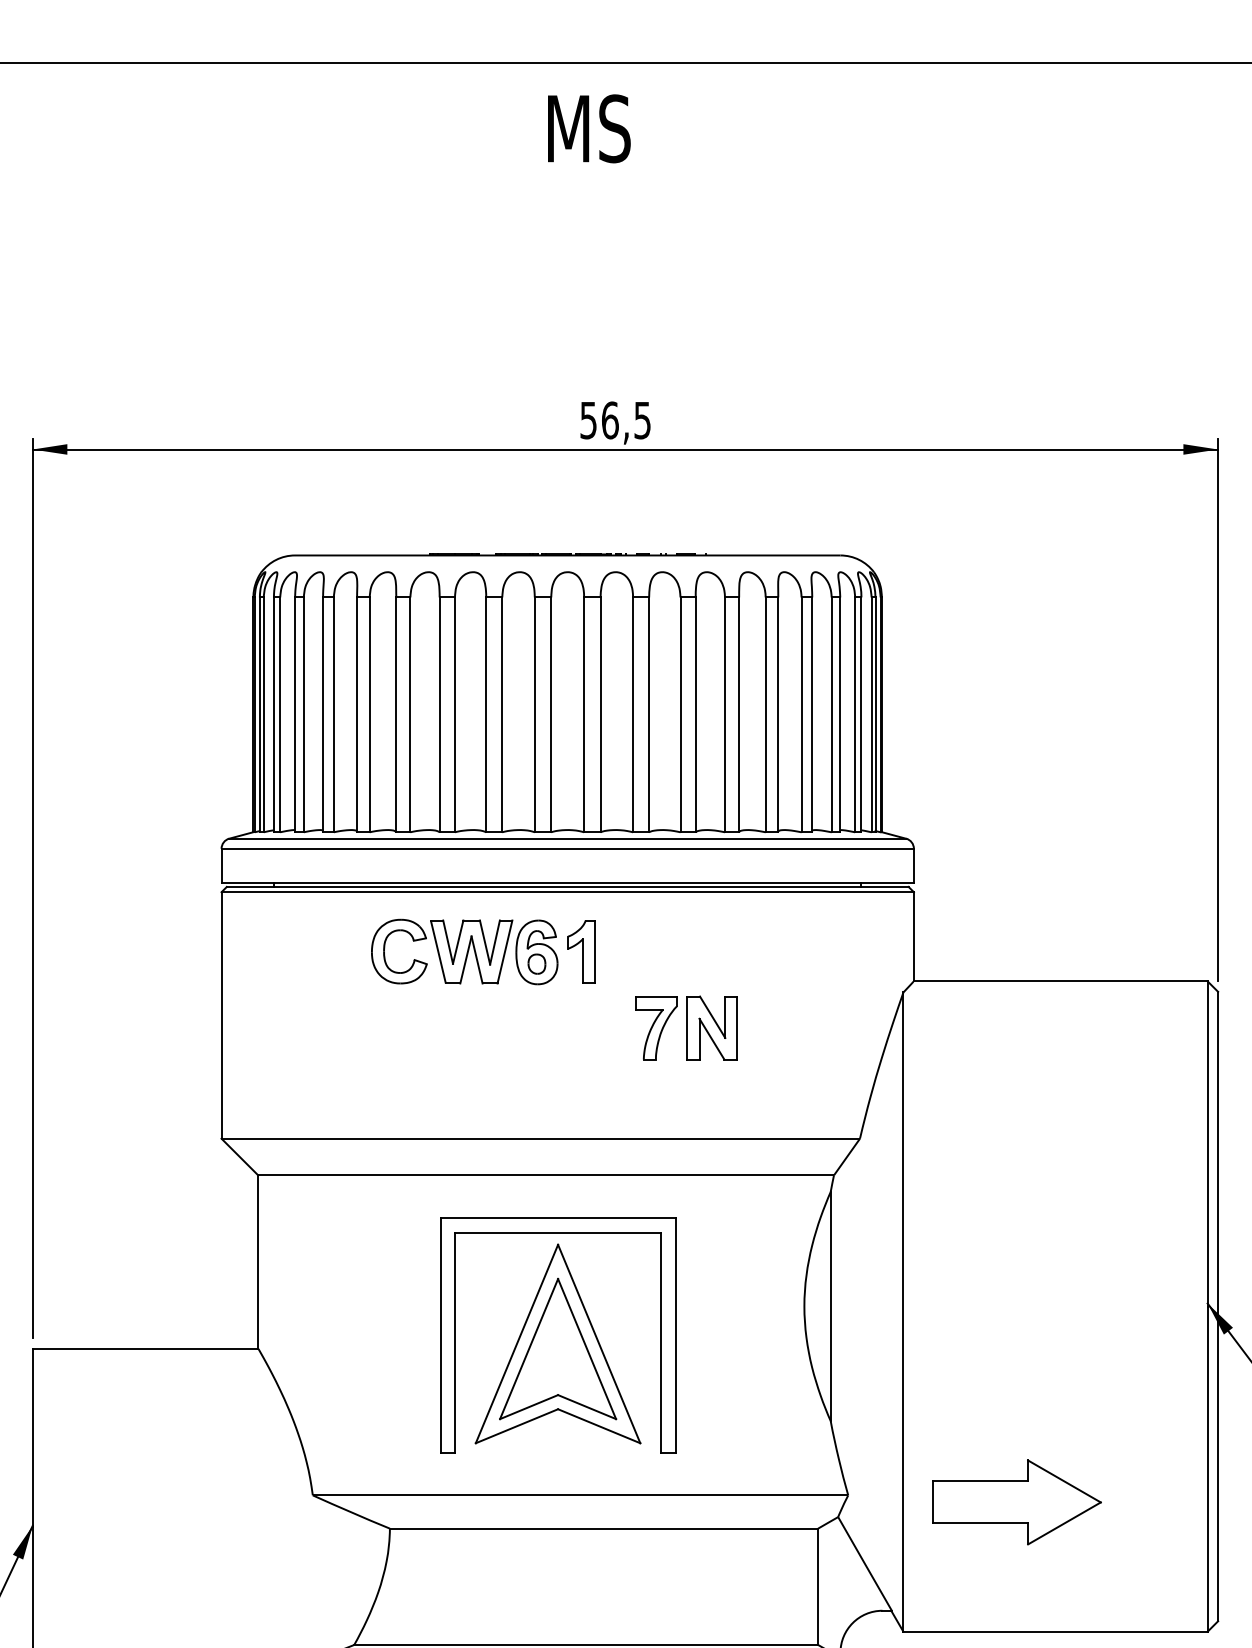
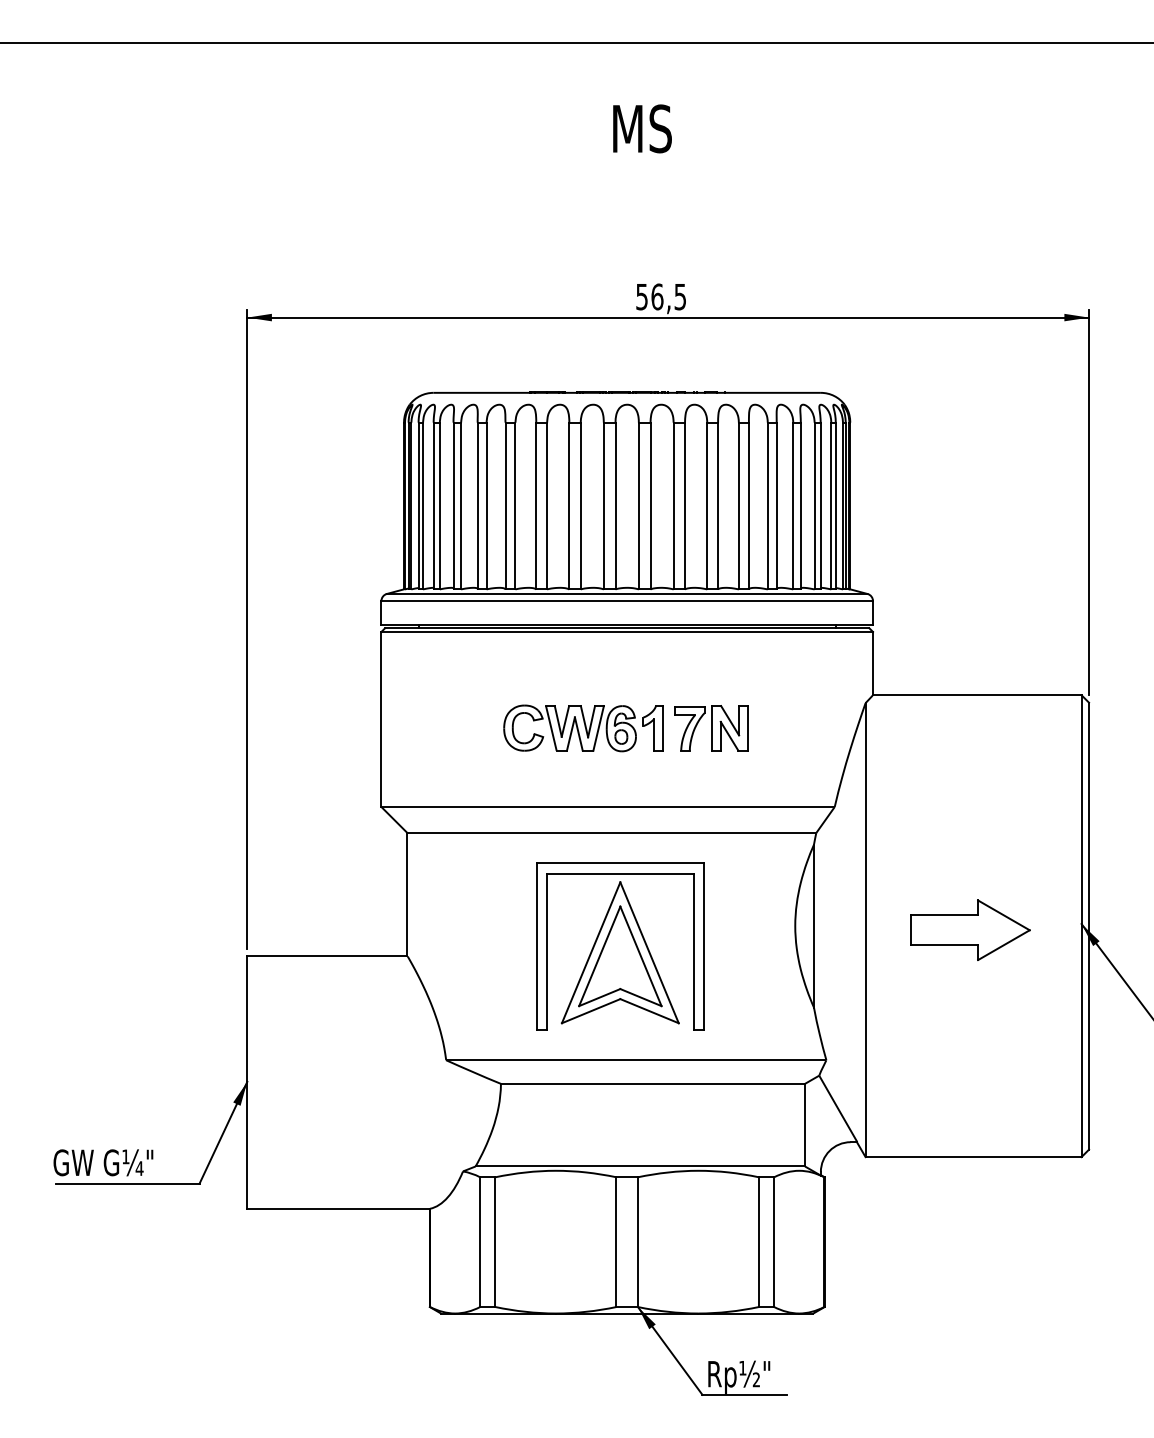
text: (589, 128) -> (642, 128), moved
part: (483, 952) -> (583, 728), moved
part: (1017, 1501) -> (970, 929), moved

